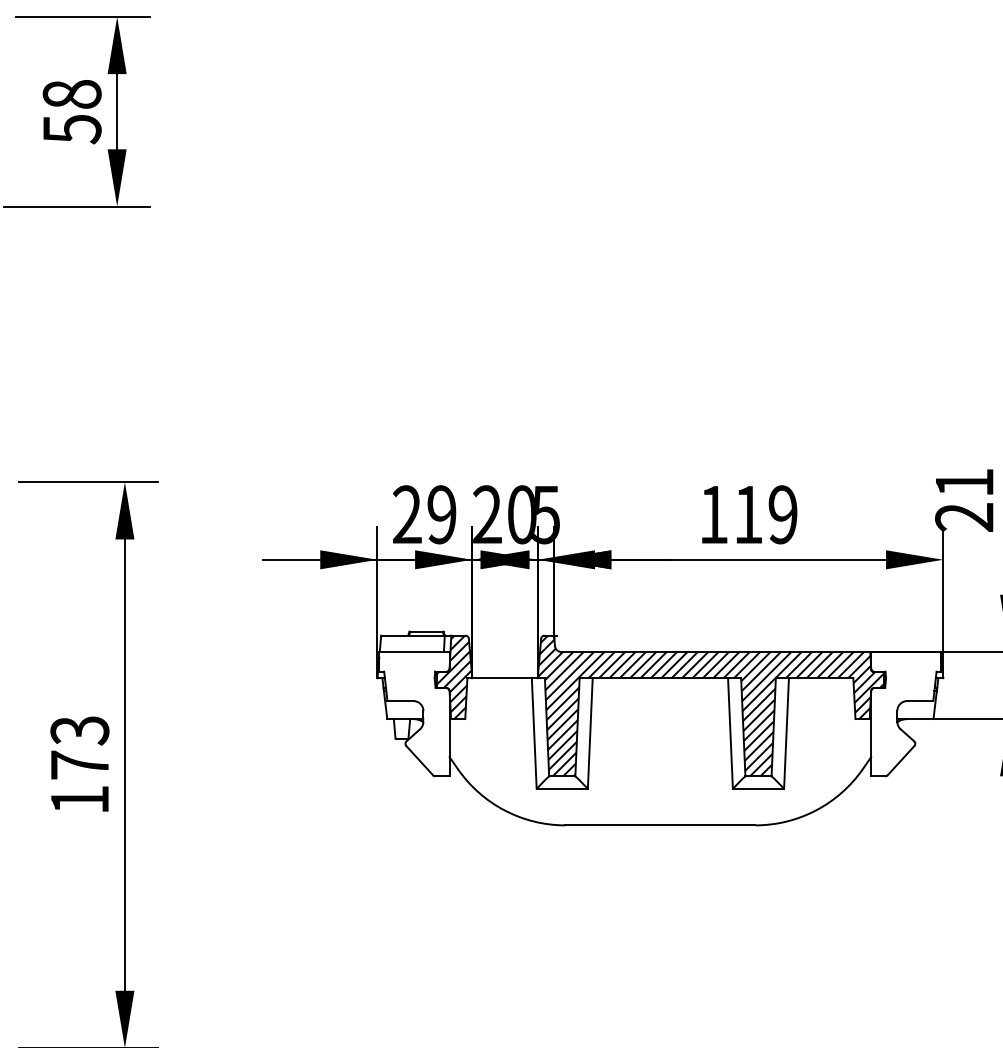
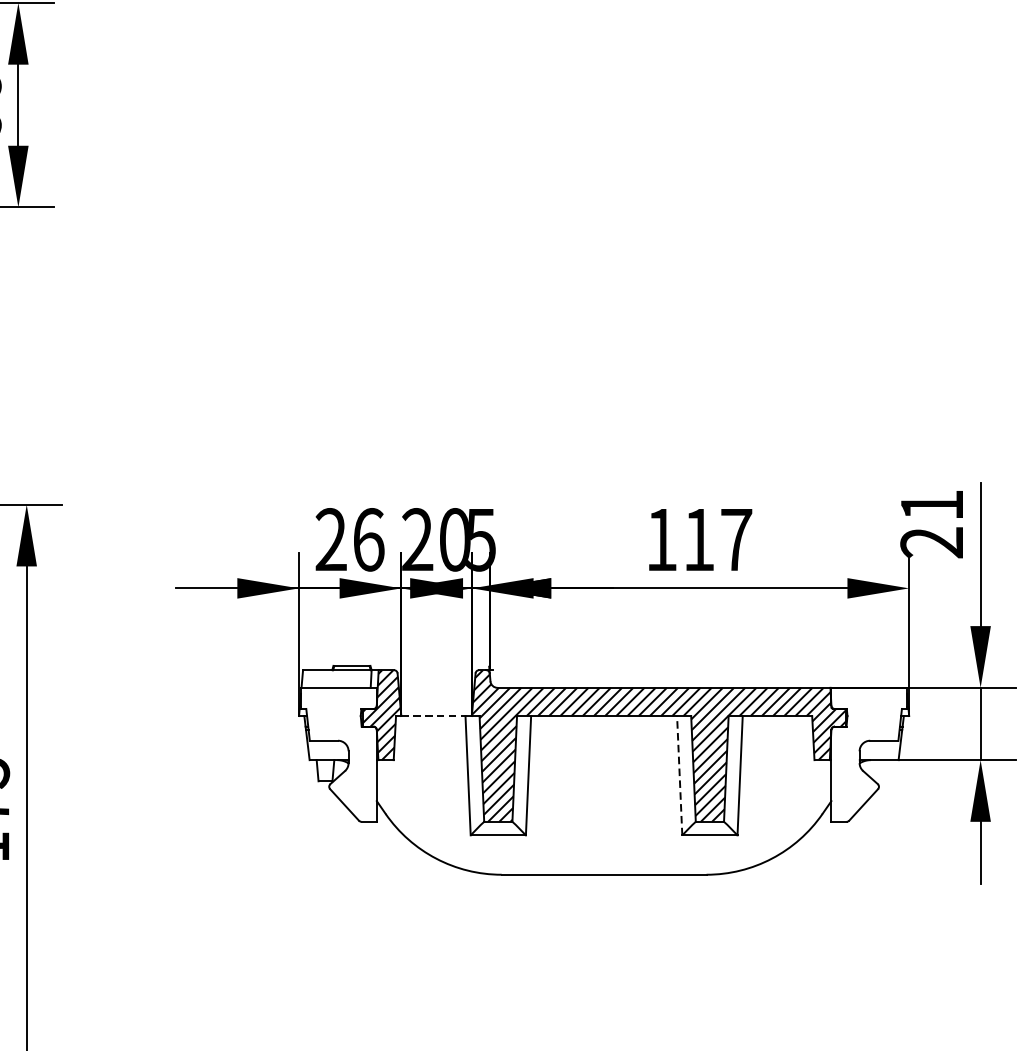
text: (441, 514) -> (368, 539), 29 -> 26
text: (782, 514) -> (735, 539), 119 -> 117
line: (502, 678) -> (433, 716), solid -> dashed
line: (730, 733) -> (679, 775), solid -> dashed

